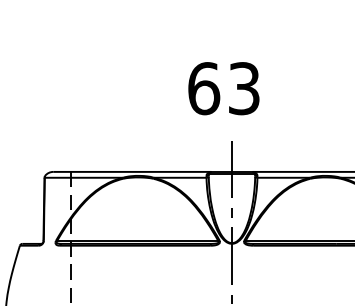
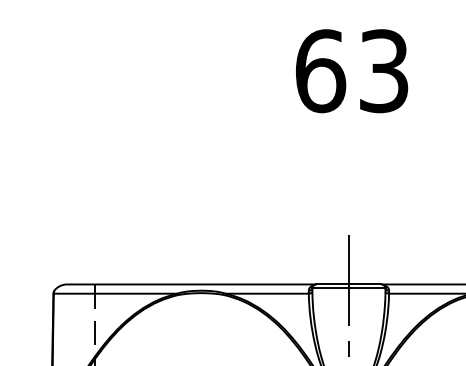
text: (223, 88) -> (351, 70), moved

